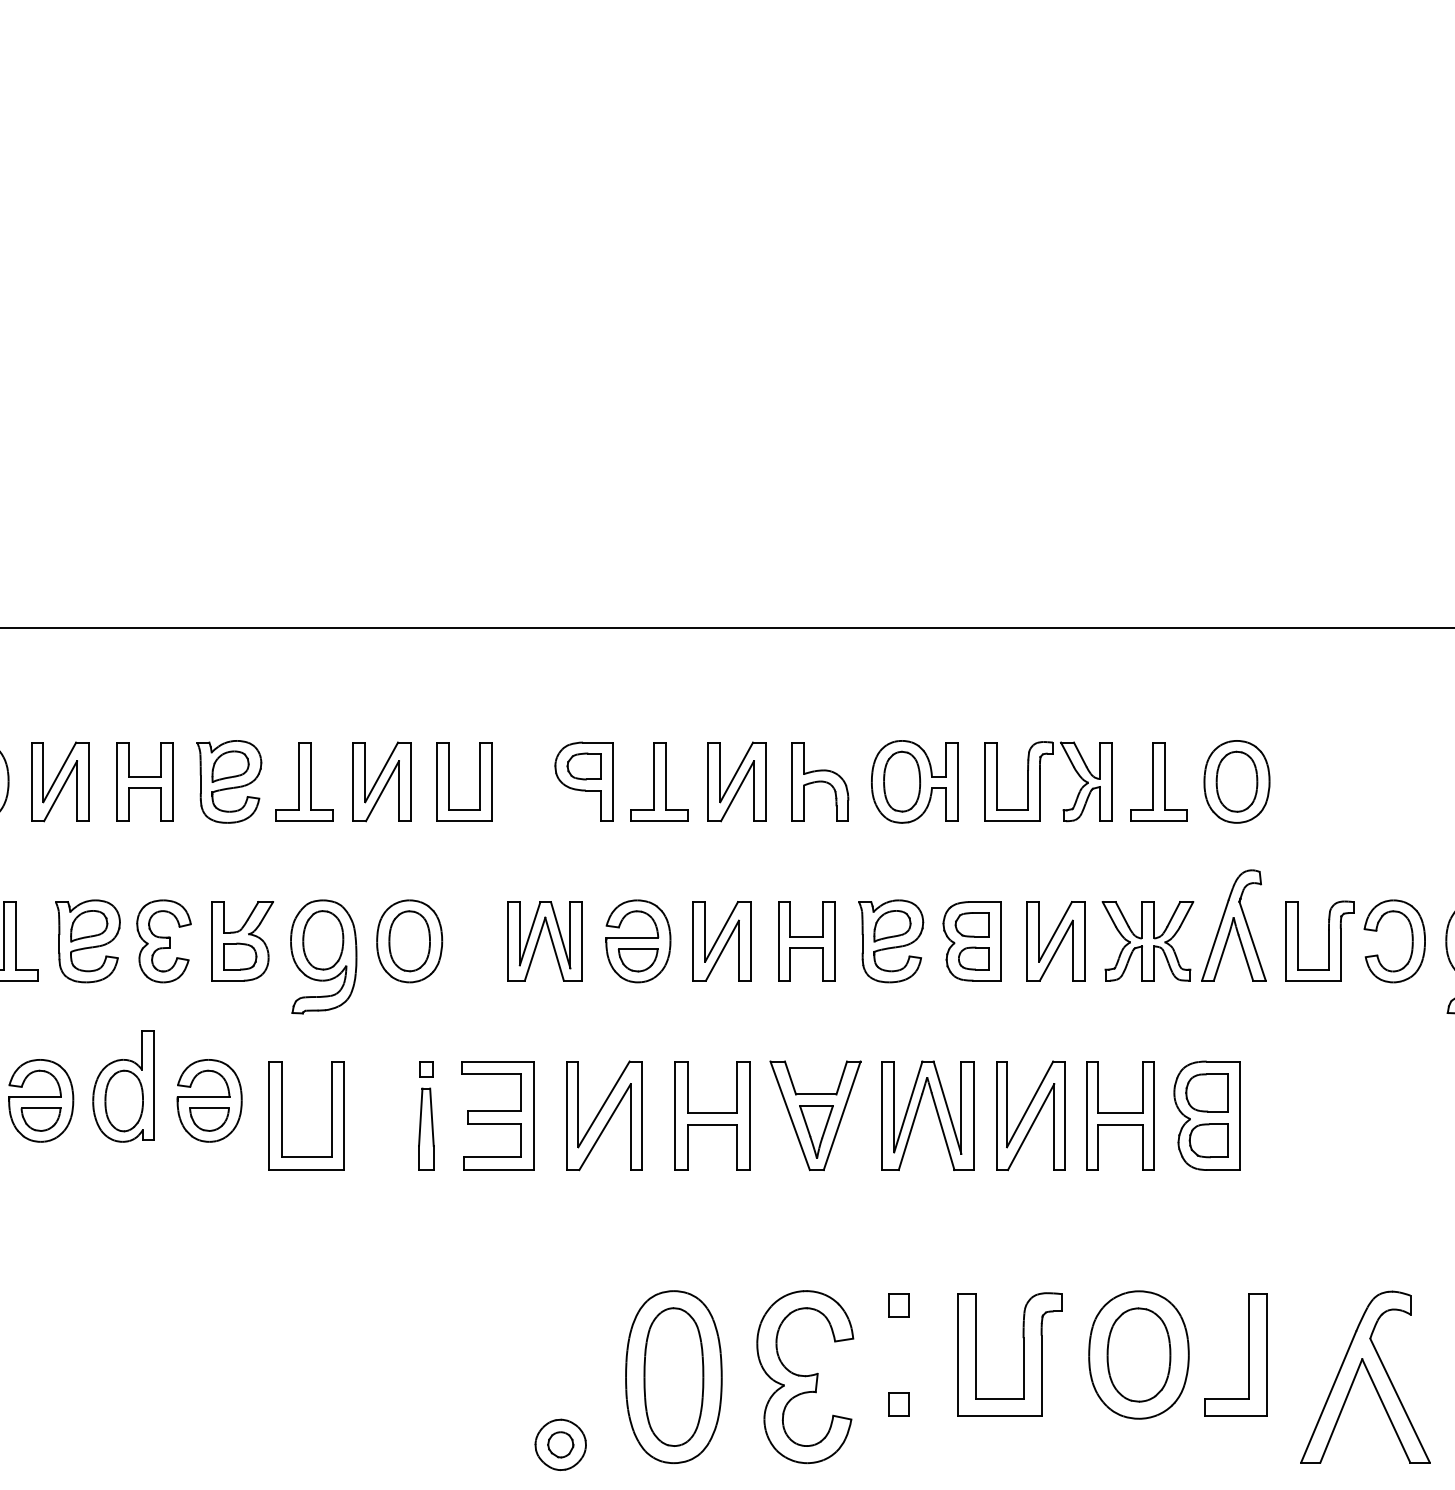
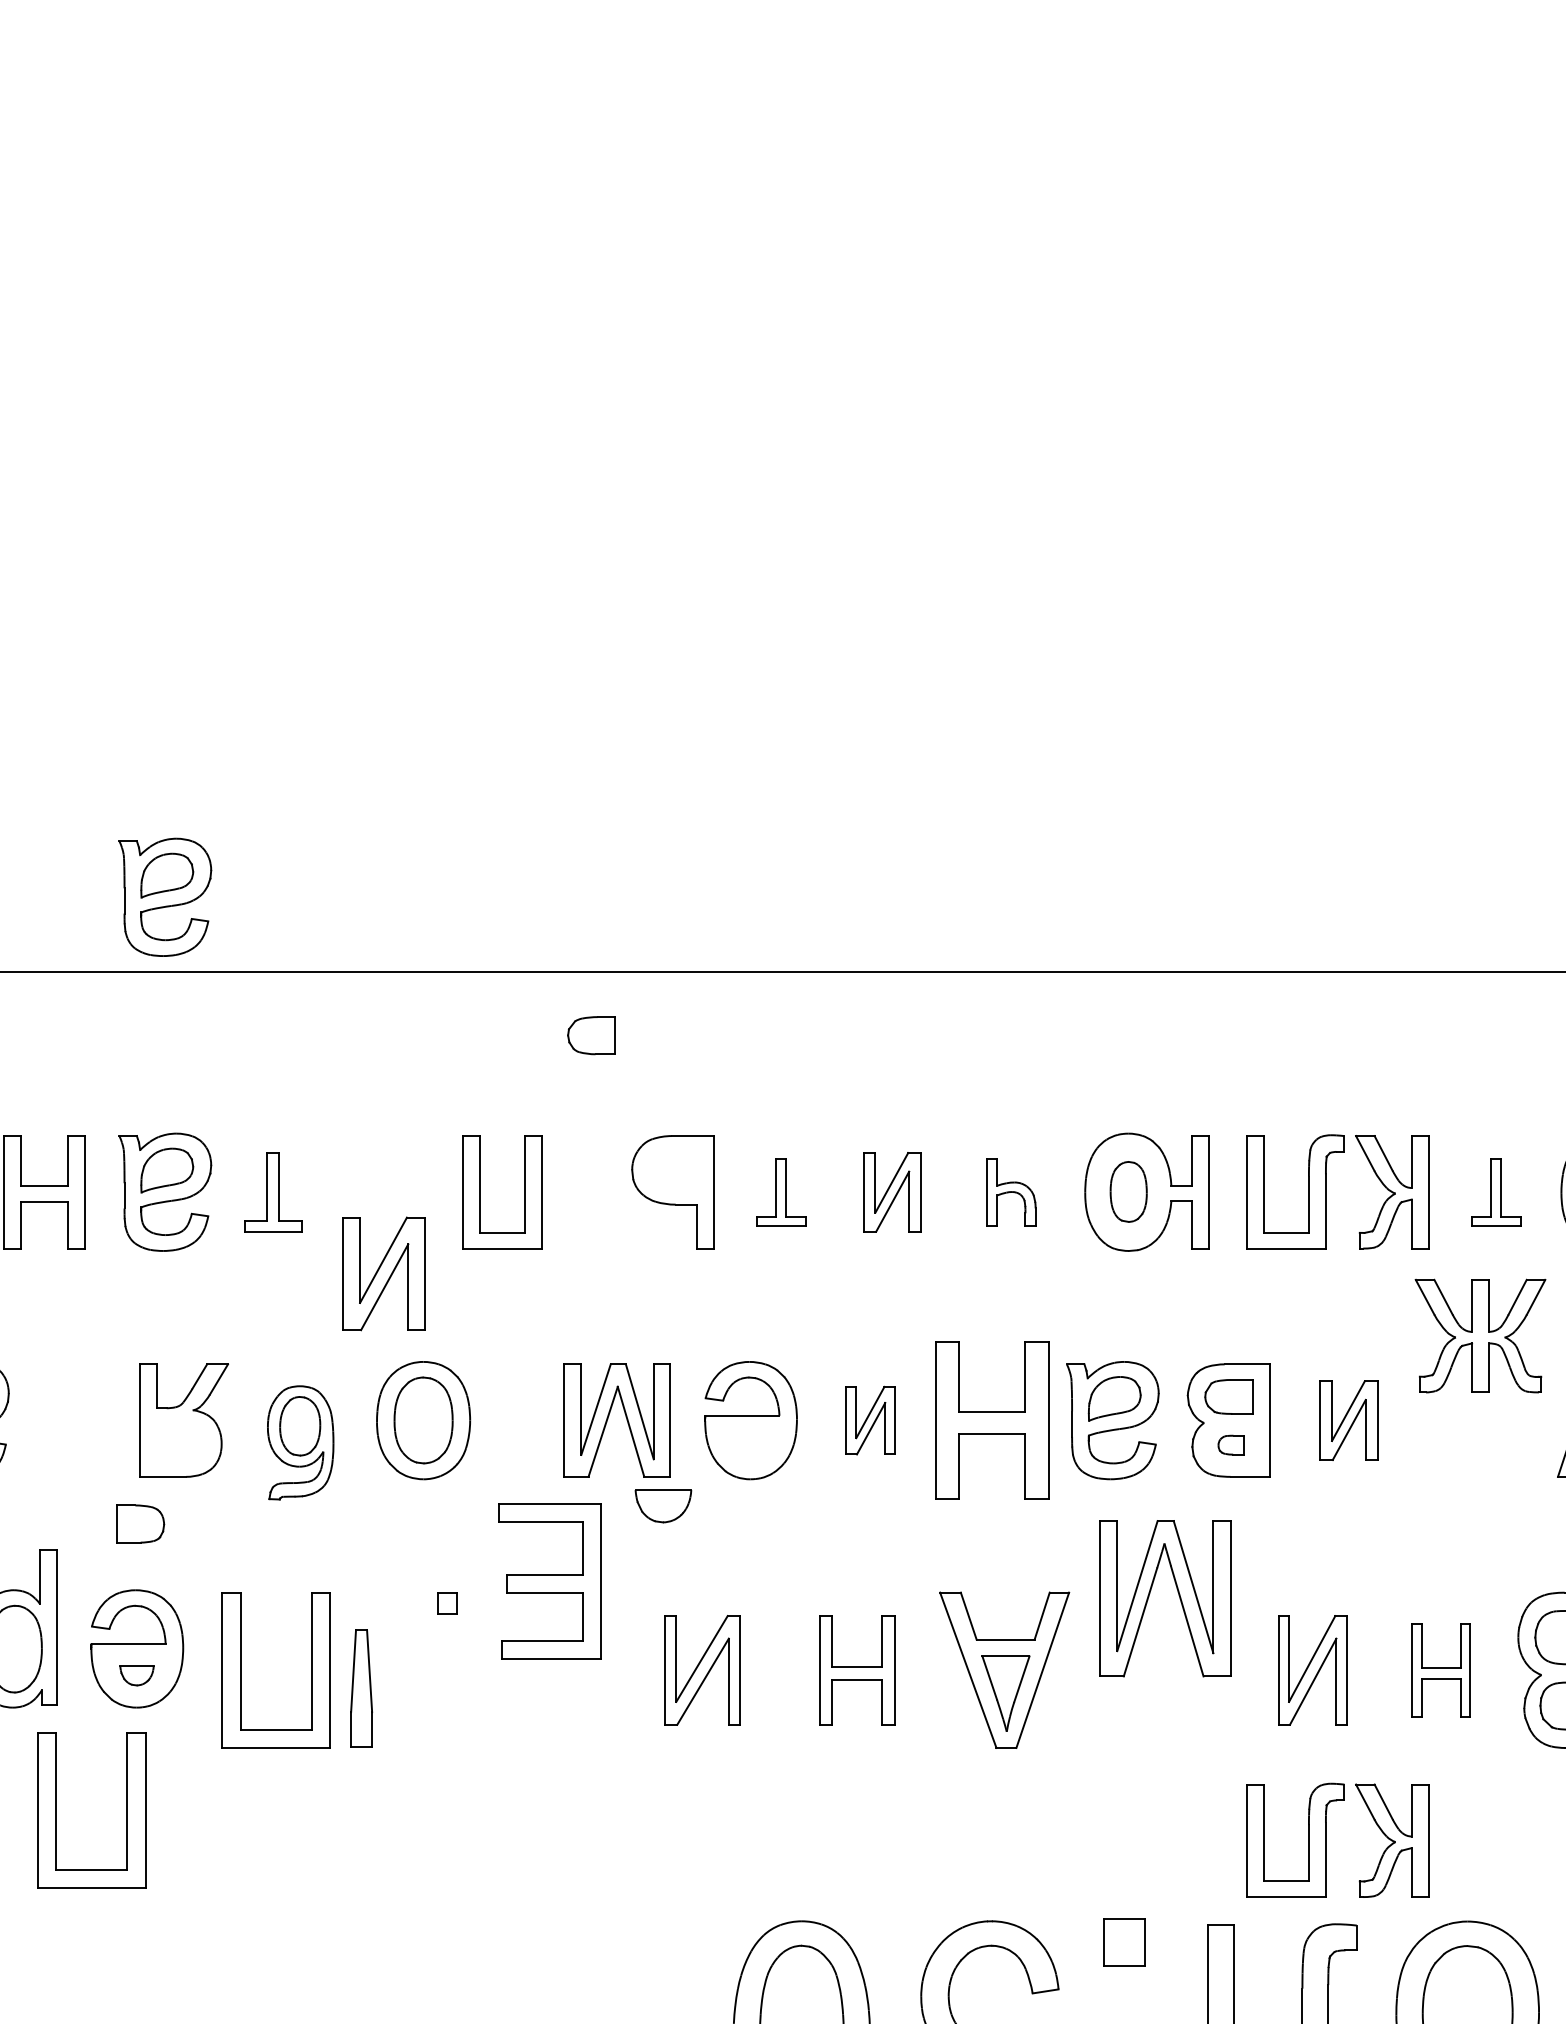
part: (229, 575) -> (165, 896), added
part: (583, 766) -> (590, 1035), moved
part: (304, 781) -> (273, 1191), size x0.7
part: (381, 781) -> (383, 1273), moved
part: (659, 781) -> (781, 1191), size x0.6
part: (736, 781) -> (891, 1191), size x0.7
part: (820, 781) -> (1011, 1191), size x0.6
part: (902, 781) -> (1129, 1191), size x0.7
part: (1158, 781) -> (1495, 1191), size x0.6
part: (163, 941) -> (71, 1420), removed
part: (721, 941) -> (869, 1420), size x0.6
part: (806, 941) -> (991, 1420), size x1.4
part: (1055, 941) -> (1348, 1420), size x0.7
part: (1147, 941) -> (1479, 1336), moved
part: (240, 956) -> (141, 1523), moved
part: (323, 956) -> (300, 1442), size x0.7
part: (973, 958) -> (1230, 1445), size x0.6
part: (637, 960) -> (662, 1506), moved
part: (936, 1113) -> (1177, 1595), moved
part: (497, 1115) -> (549, 1581), moved
part: (604, 1115) -> (702, 1669), size x0.7
part: (712, 1115) -> (857, 1669), size x0.7
part: (1030, 1115) -> (1312, 1669), size x0.7
part: (1120, 1115) -> (1441, 1669), size x0.6
part: (209, 1119) -> (137, 1675), size x0.6
part: (426, 1128) -> (361, 1687), moved
part: (153, 1213) -> (56, 1810), added
part: (1040, 1234) -> (1326, 1840), added
part: (898, 1305) -> (1123, 1941), size x1.4

